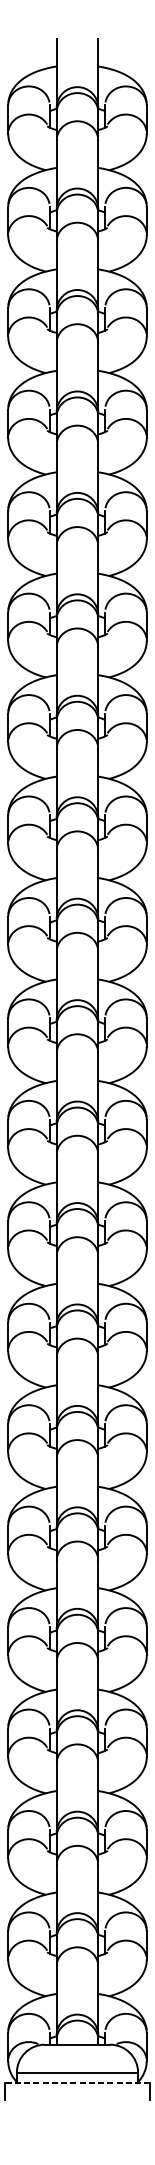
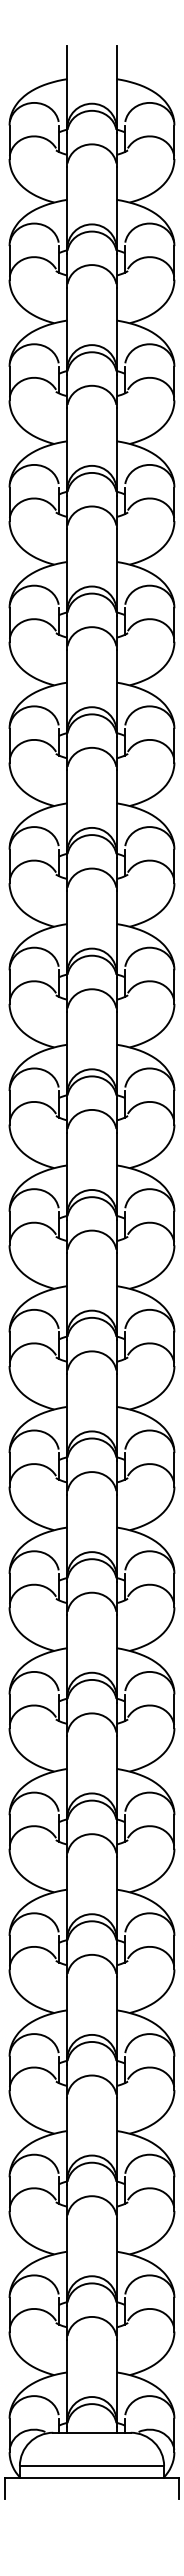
line: (77, 2083) -> (92, 2478), dashed -> solid

